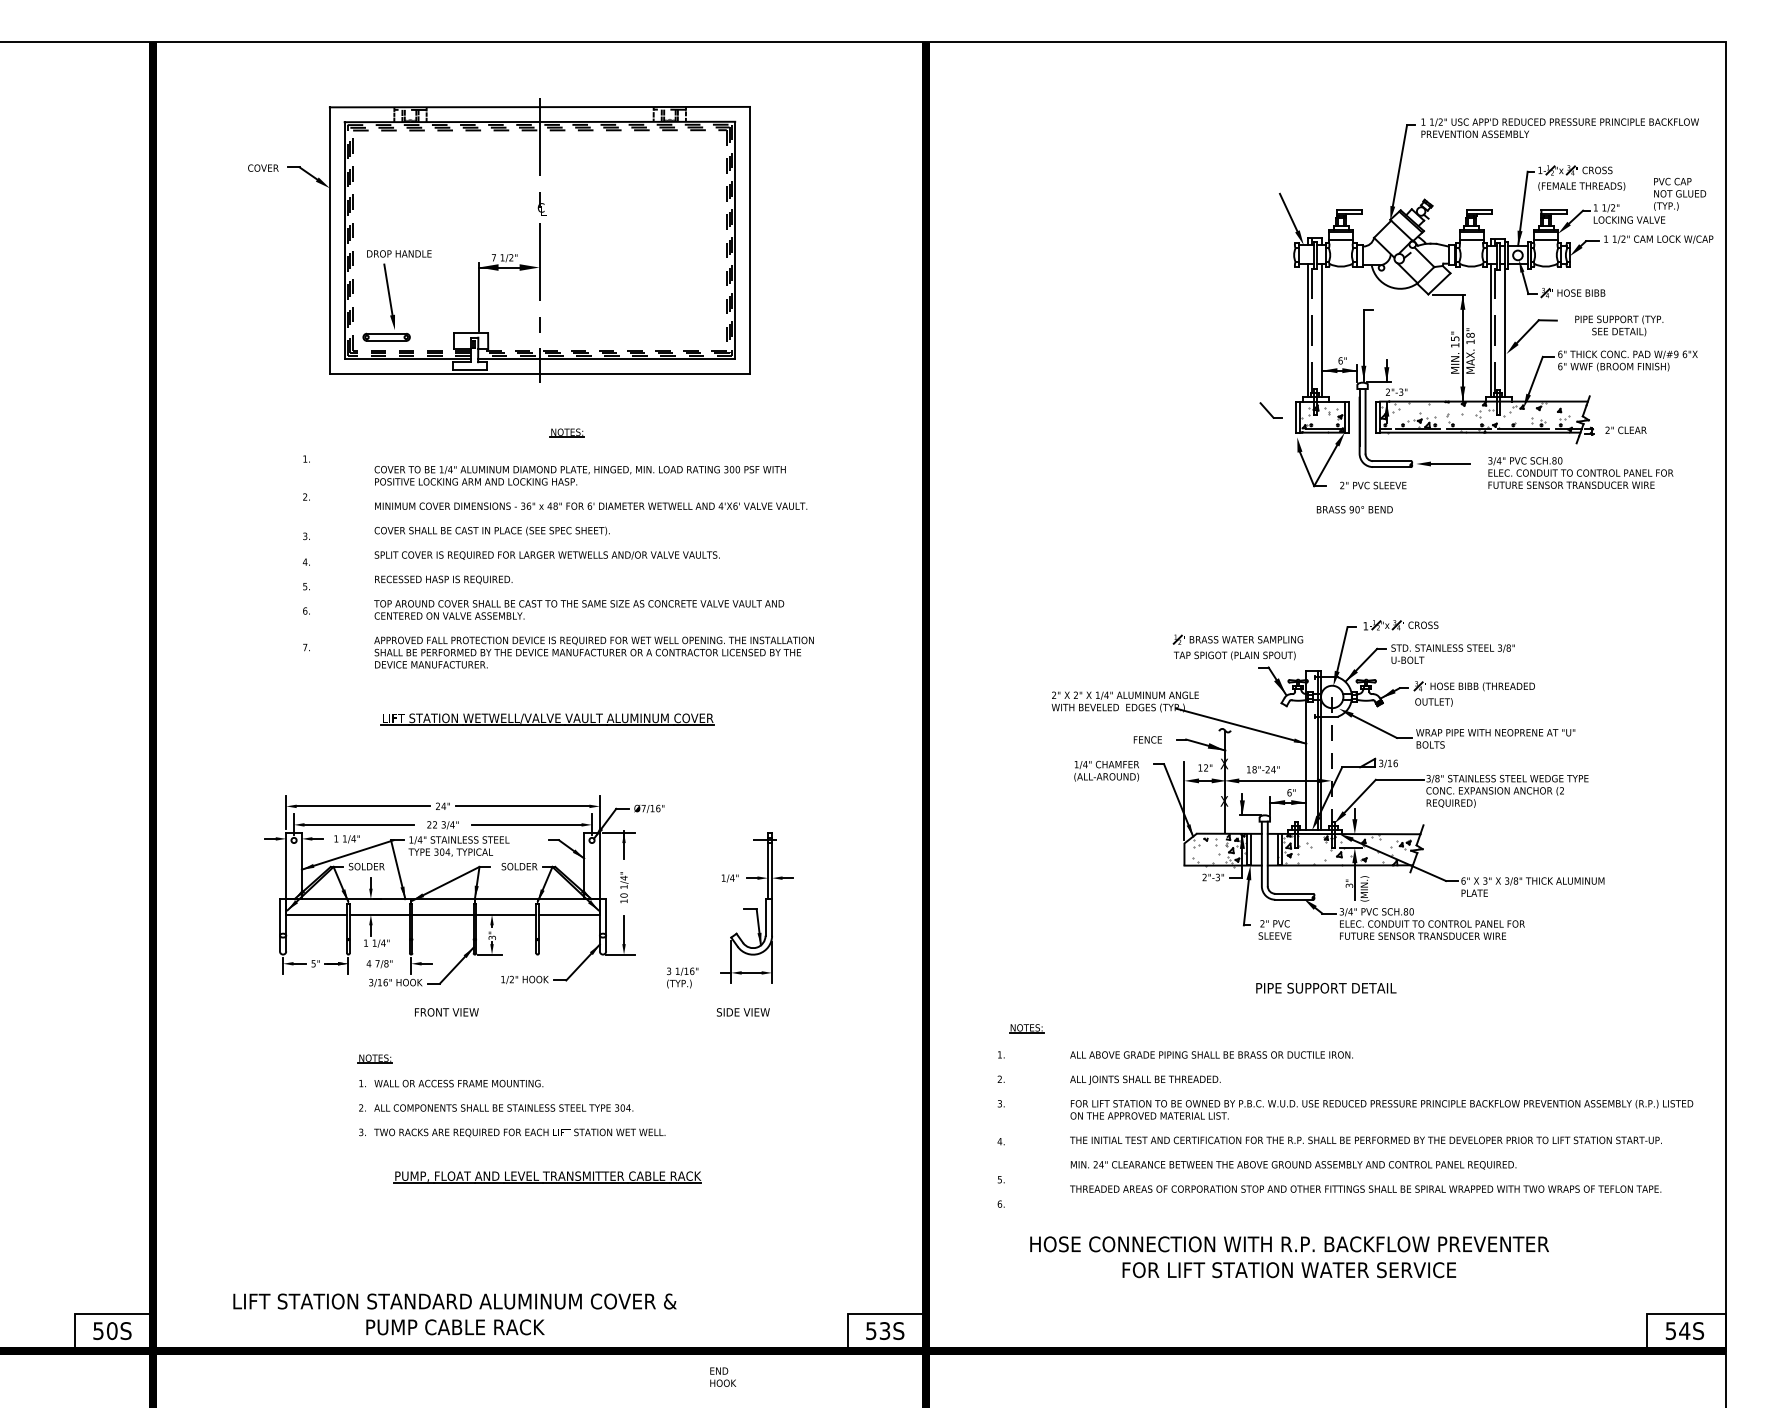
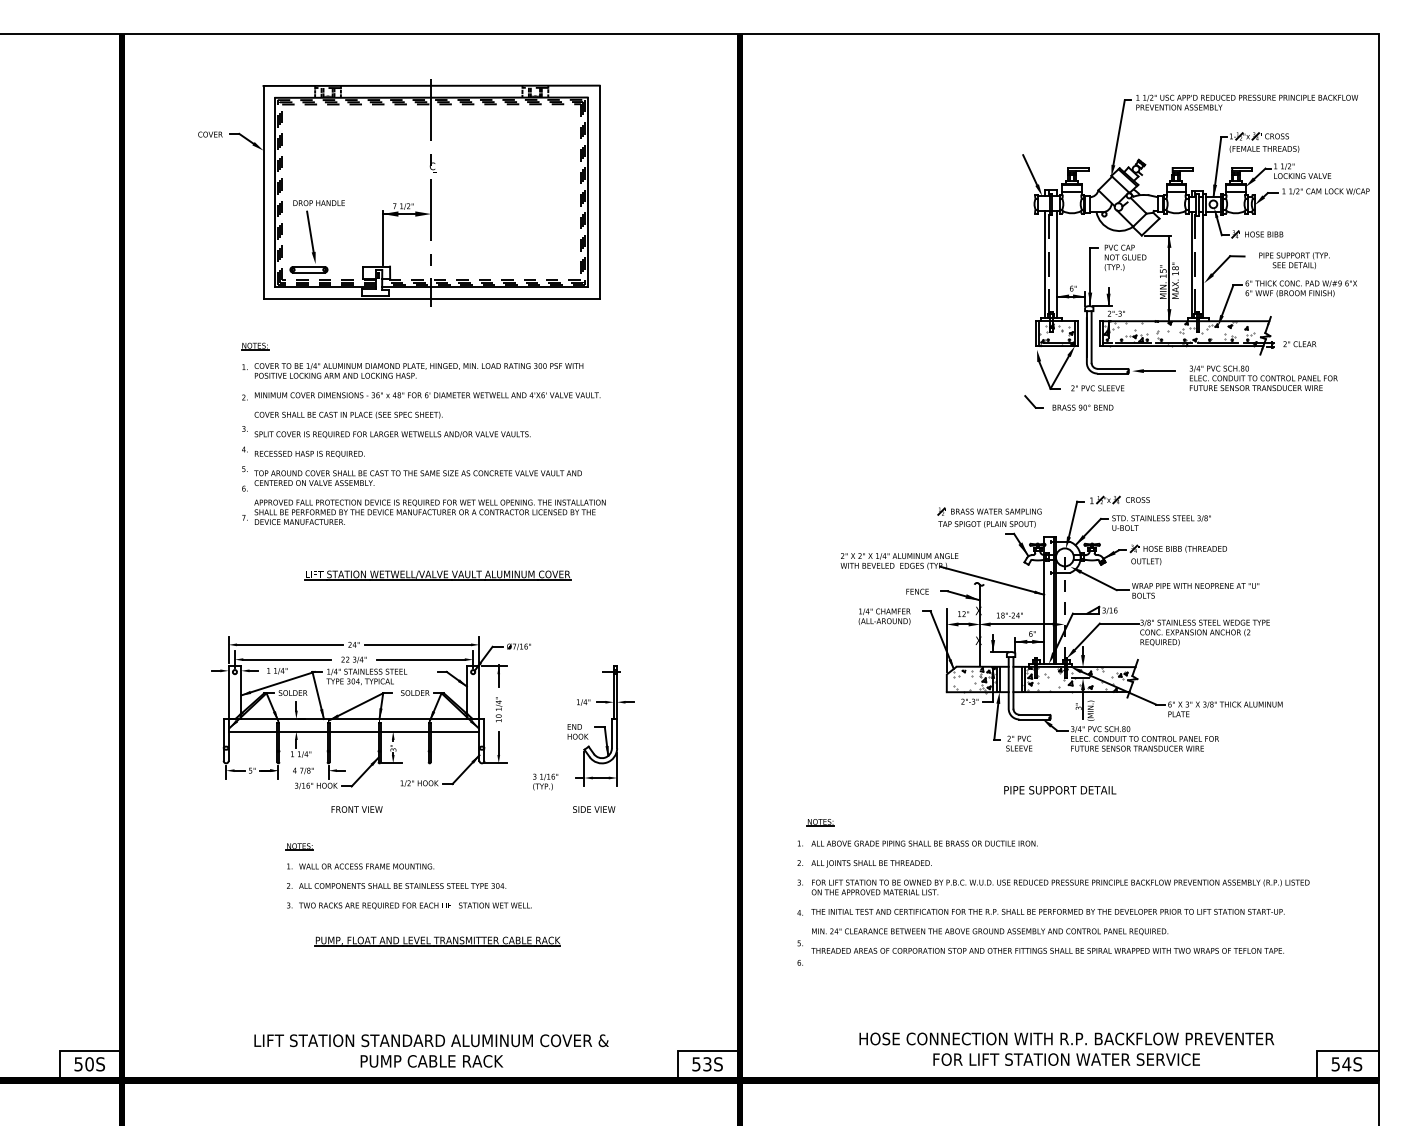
text: (1680, 193) -> (1125, 257), moved
part: (1270, 410) -> (1033, 401), moved
part: (566, 432) -> (254, 345), moved
text: (593, 567) -> (429, 444), moved
text: (1381, 1121) -> (1060, 896), moved
text: (1289, 1257) -> (1066, 1049), moved
text: (454, 1314) -> (431, 1051), moved
text: (723, 1376) -> (578, 731), moved

